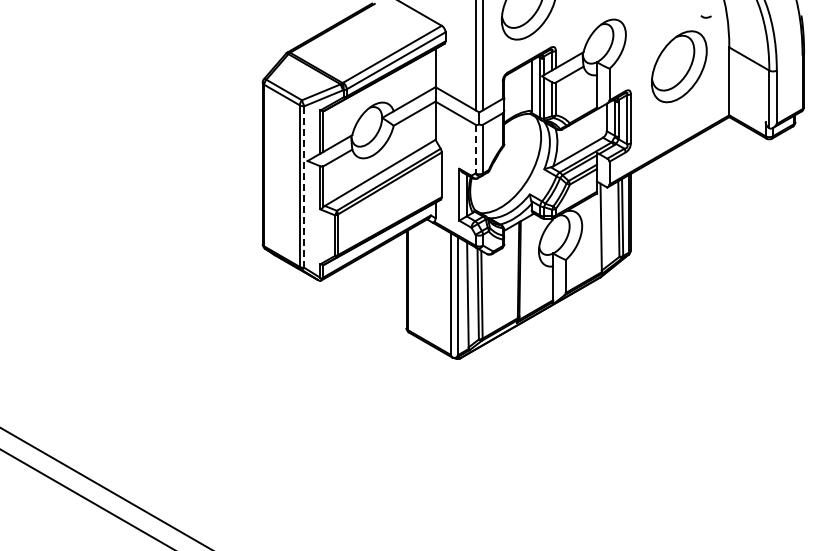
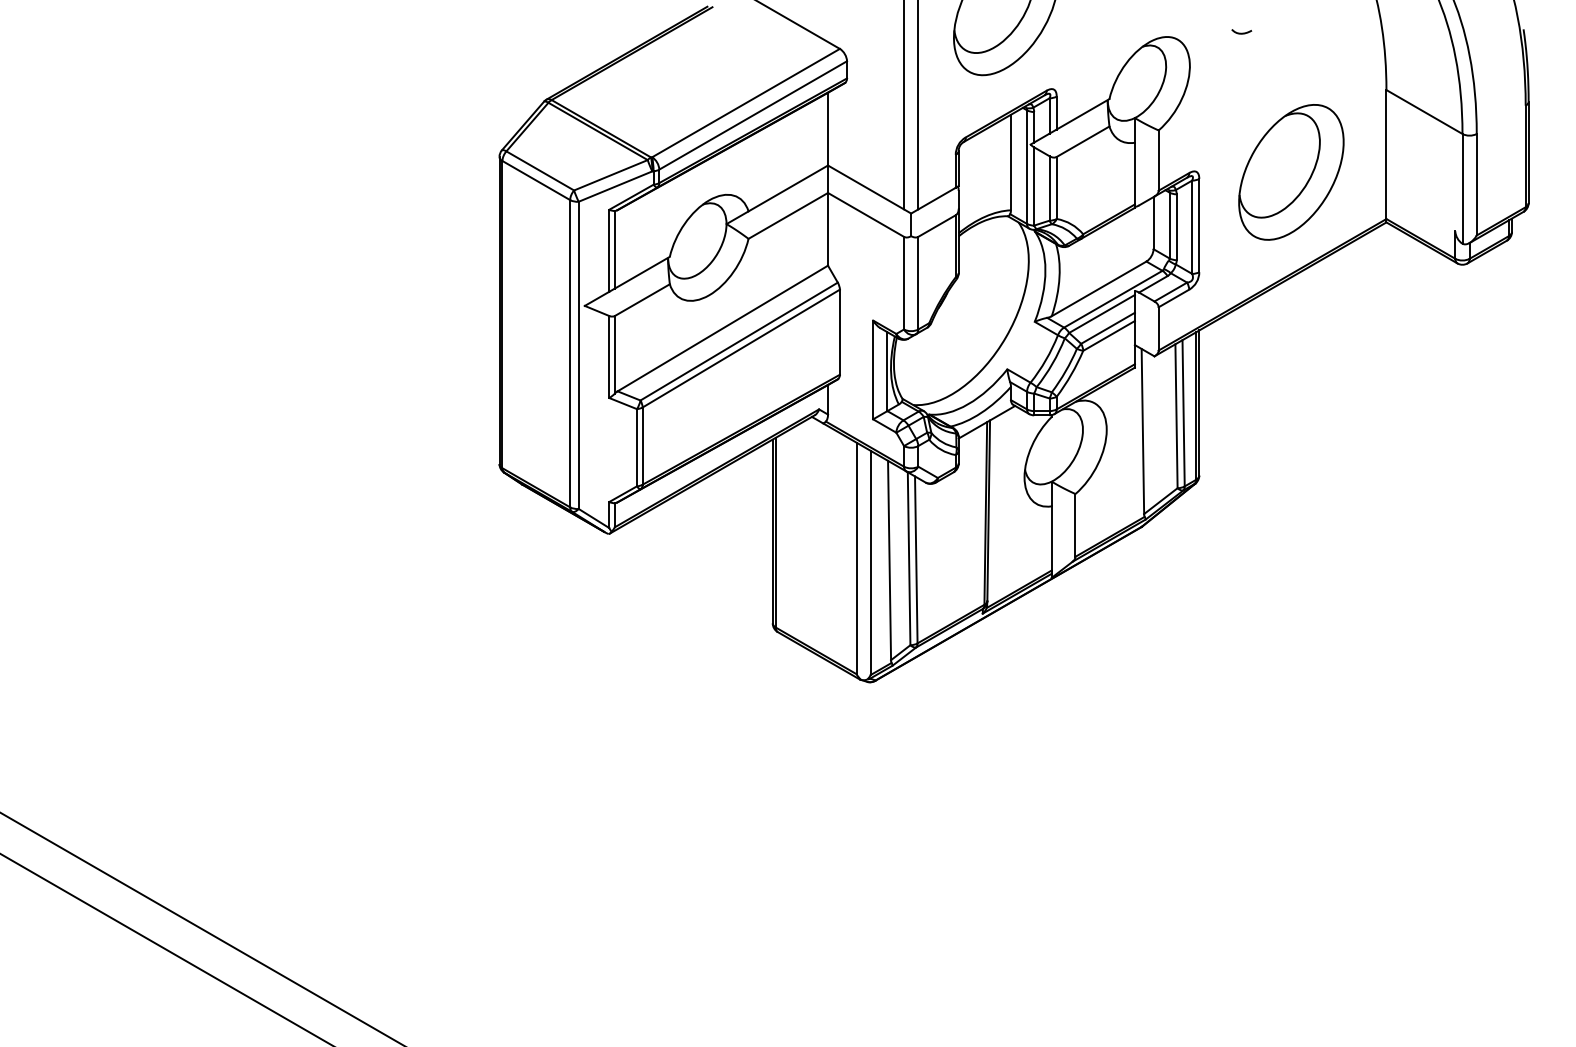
curve: (705, 16) -> (1240, 31), moved
part: (679, 66) -> (1291, 171), moved
line: (475, 149) -> (903, 283), dashed -> solid
line: (304, 187) -> (578, 356), dashed -> solid

